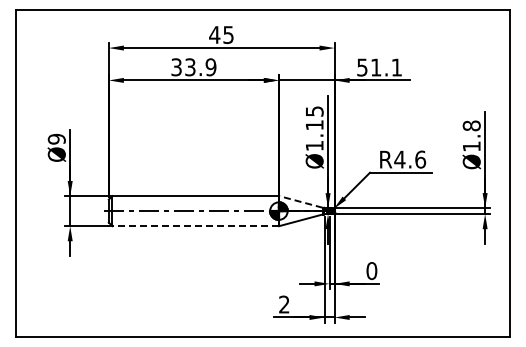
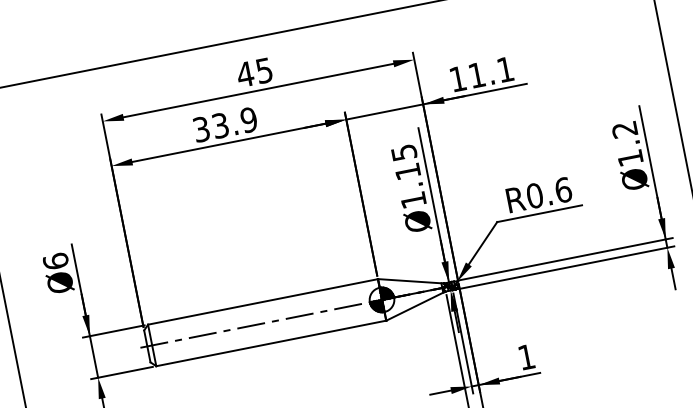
text: (362, 67) -> (458, 78), 51.1 -> 11.1
text: (471, 125) -> (624, 129), Ø1.8 -> Ø1.2
text: (56, 138) -> (55, 260), Ø9 -> Ø6
text: (399, 159) -> (534, 195), R4.6 -> R0.6
line: (300, 201) -> (409, 280), dashed -> solid
line: (195, 226) -> (271, 343), dashed -> solid
text: (371, 270) -> (525, 356), 0 -> 1

